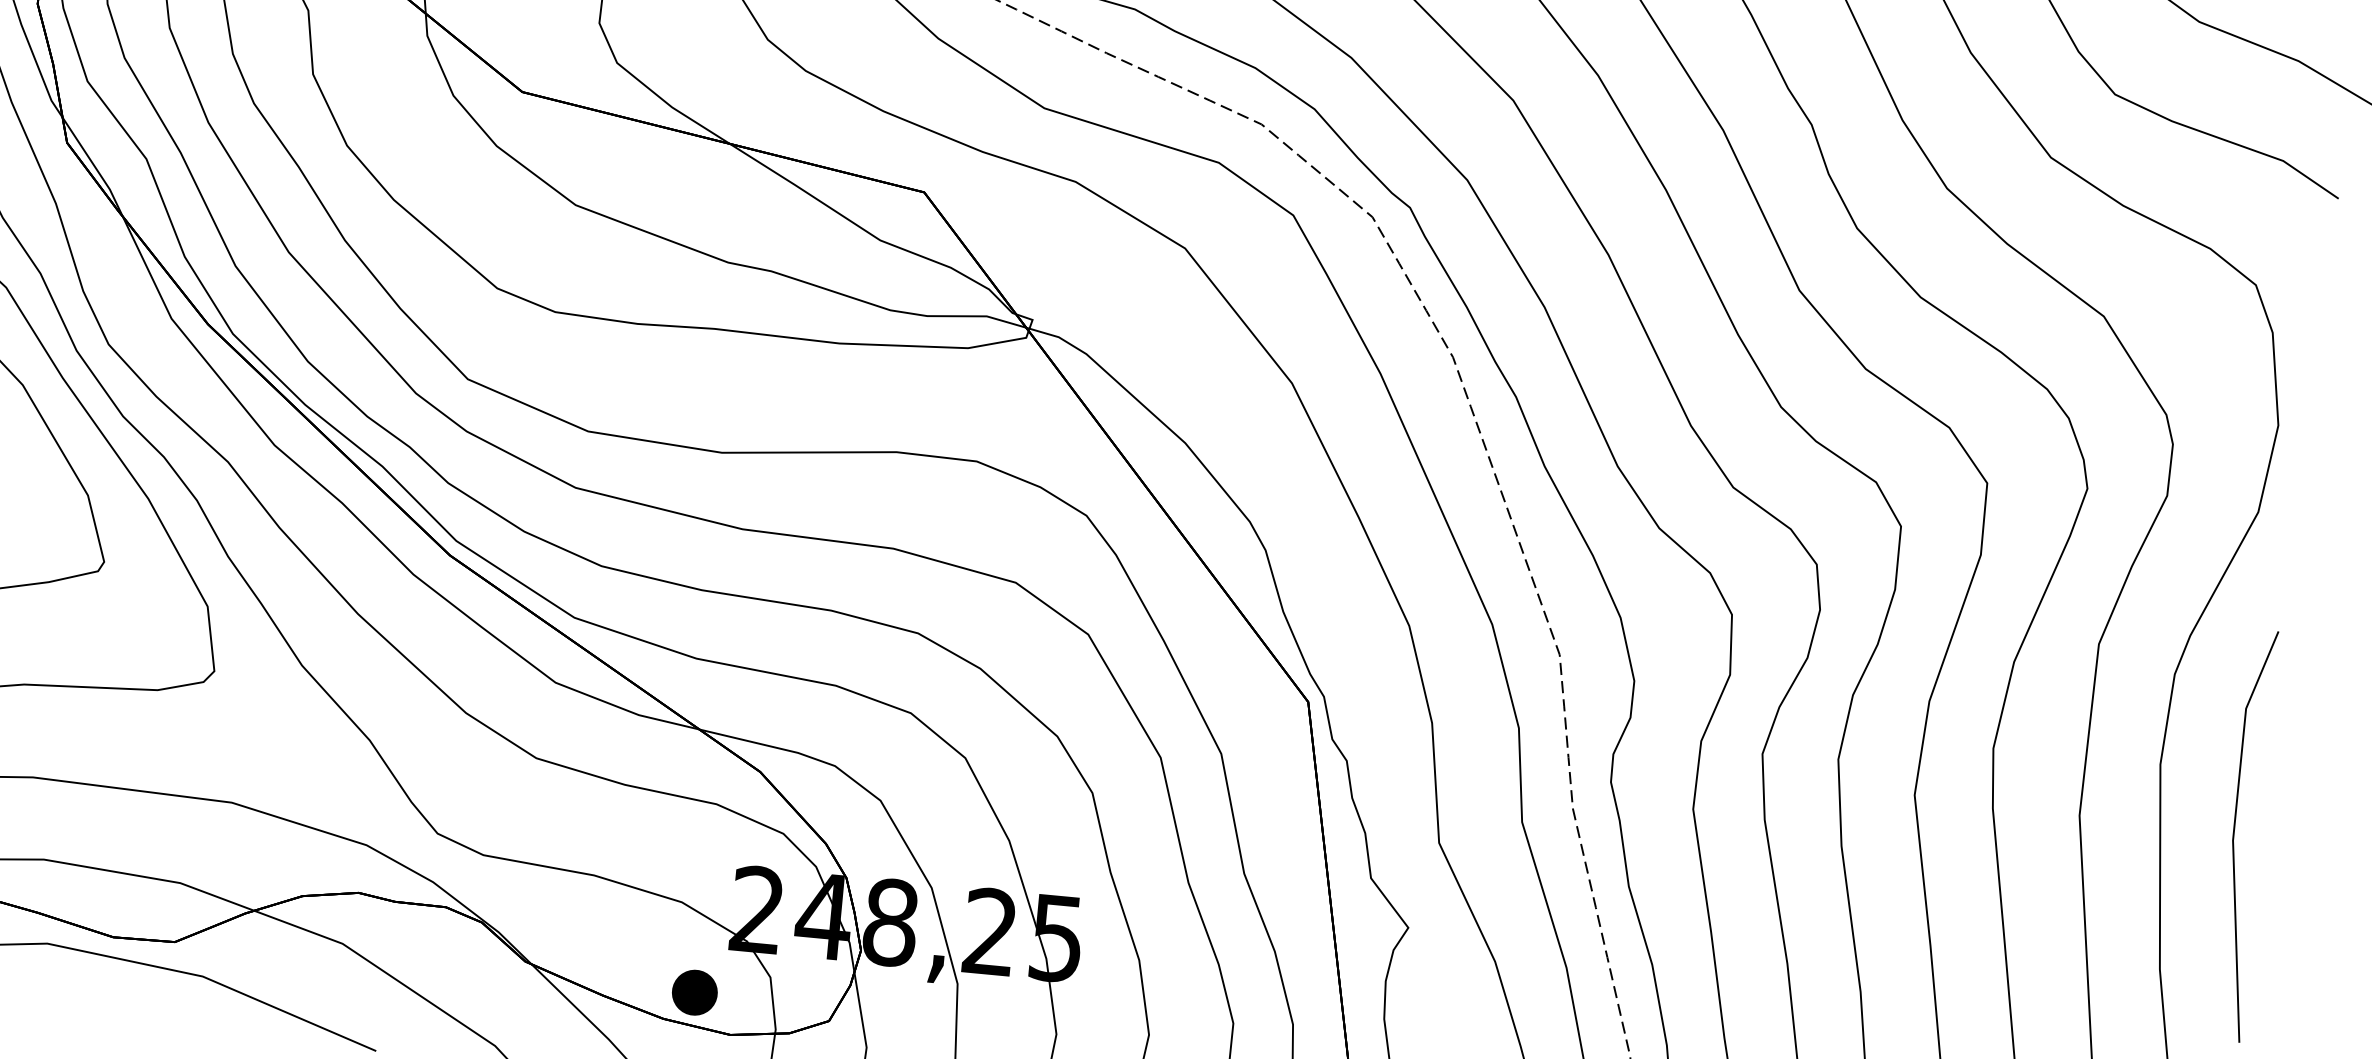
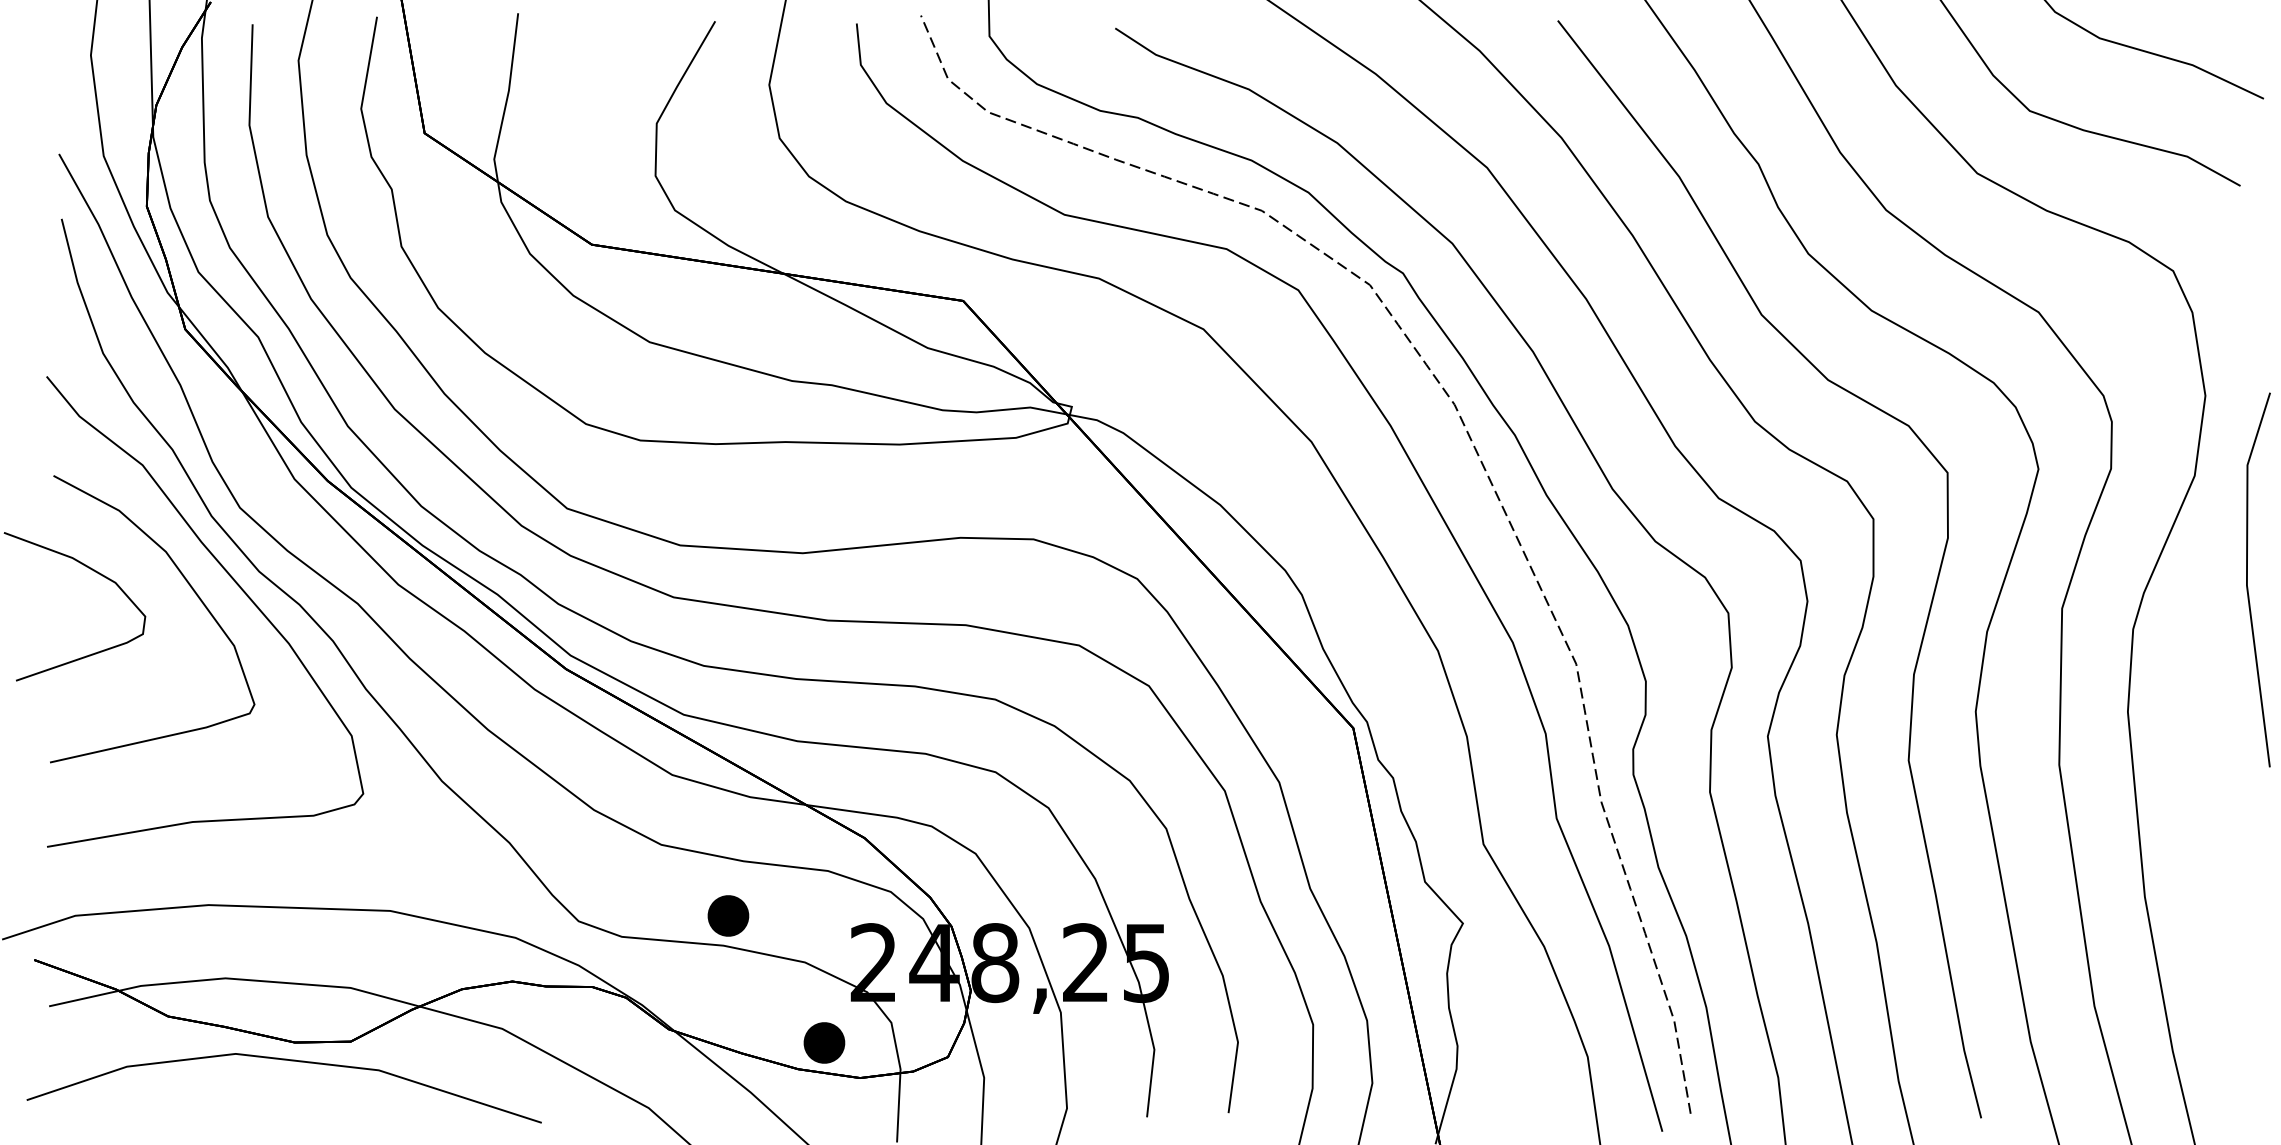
line: (2234, 834) -> (2247, 579), moved
part: (602, 842) -> (728, 915), added

